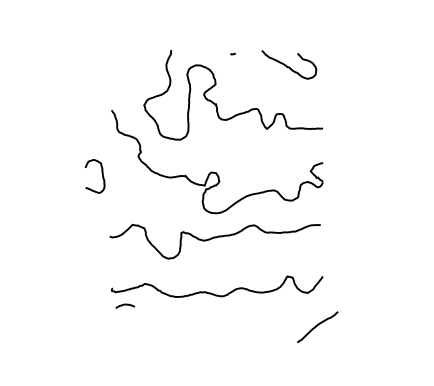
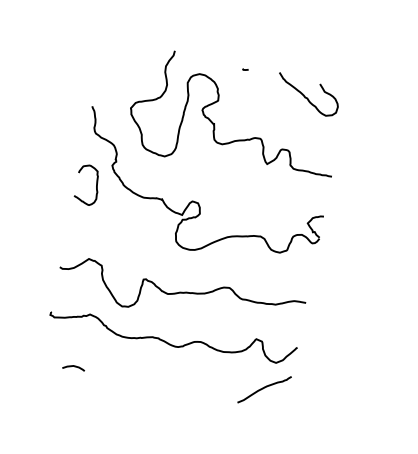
curve: (101, 174) -> (95, 184), moved
curve: (212, 239) -> (177, 294), moved
curve: (125, 305) -> (74, 367), moved
curve: (317, 326) -> (264, 388), moved

